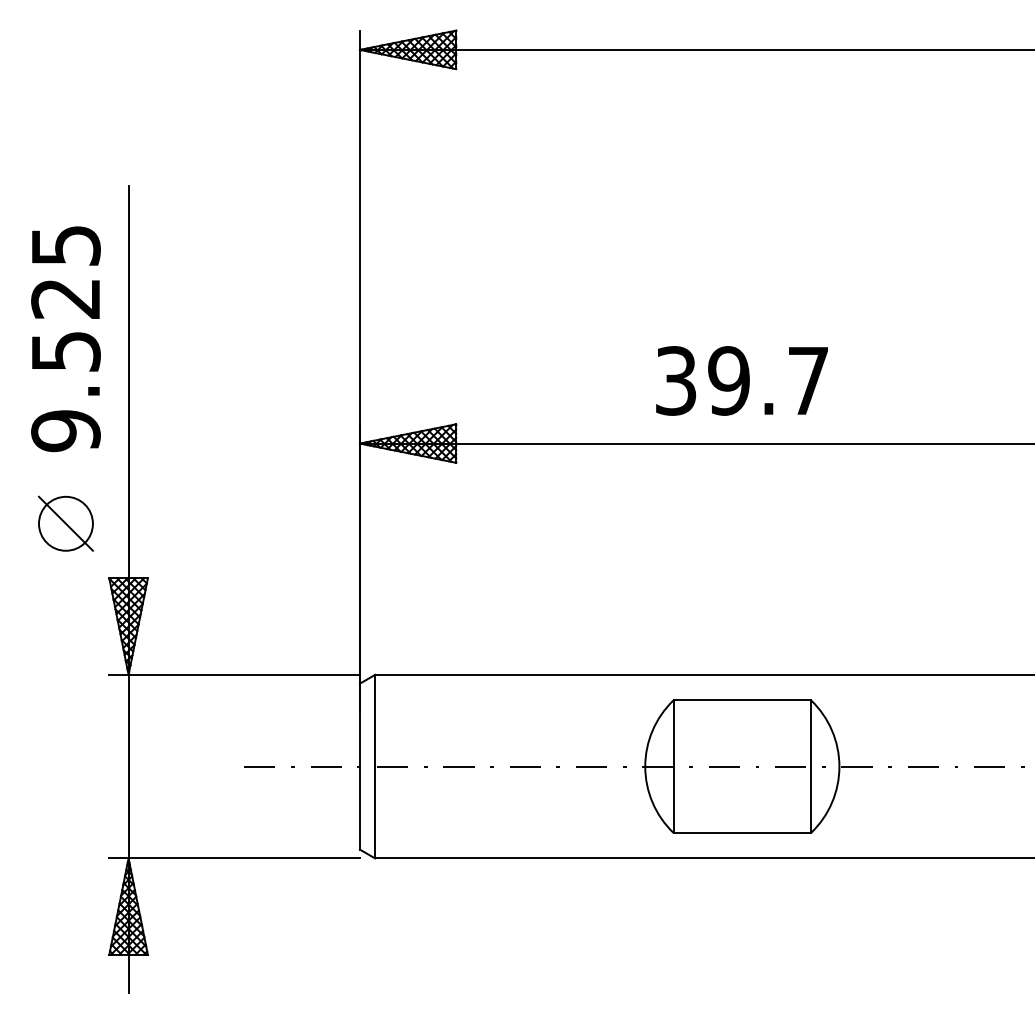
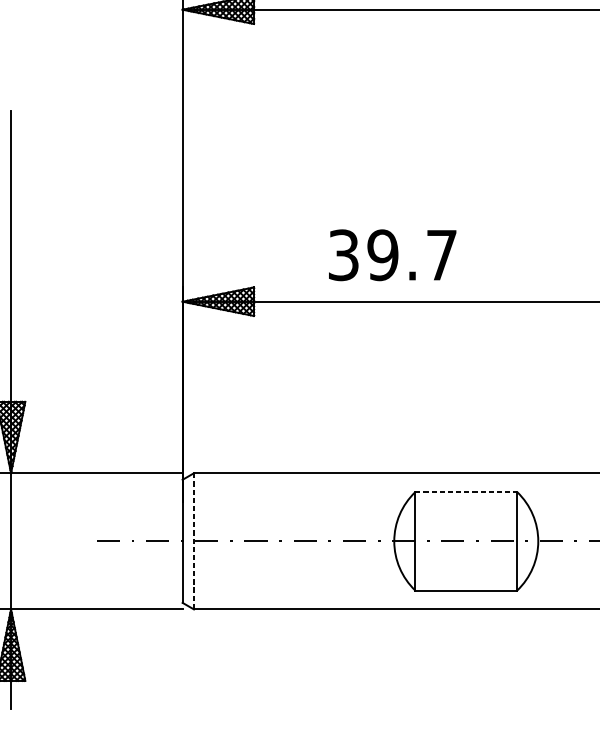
text: (741, 380) -> (392, 254), moved
line: (742, 700) -> (466, 492), solid -> dashed
line: (375, 766) -> (194, 541), solid -> dashed

